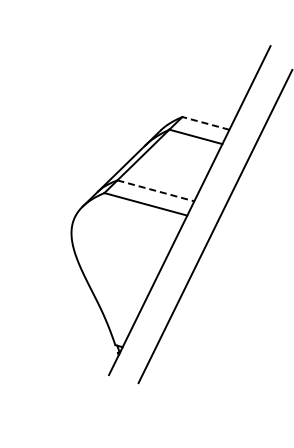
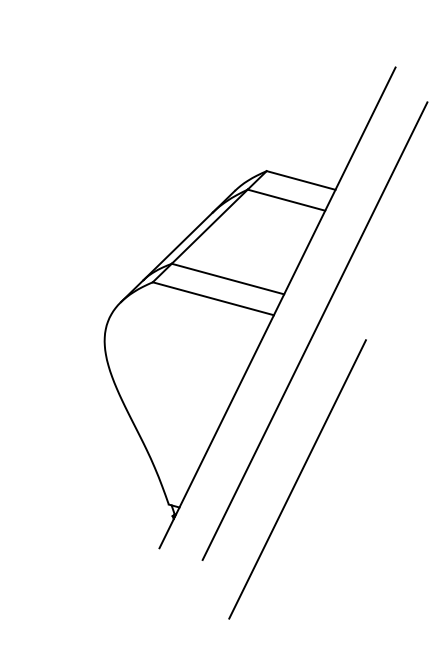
line: (205, 123) -> (300, 180), dashed -> solid
line: (155, 190) -> (227, 278), dashed -> solid
line: (203, 327) -> (297, 478), added

